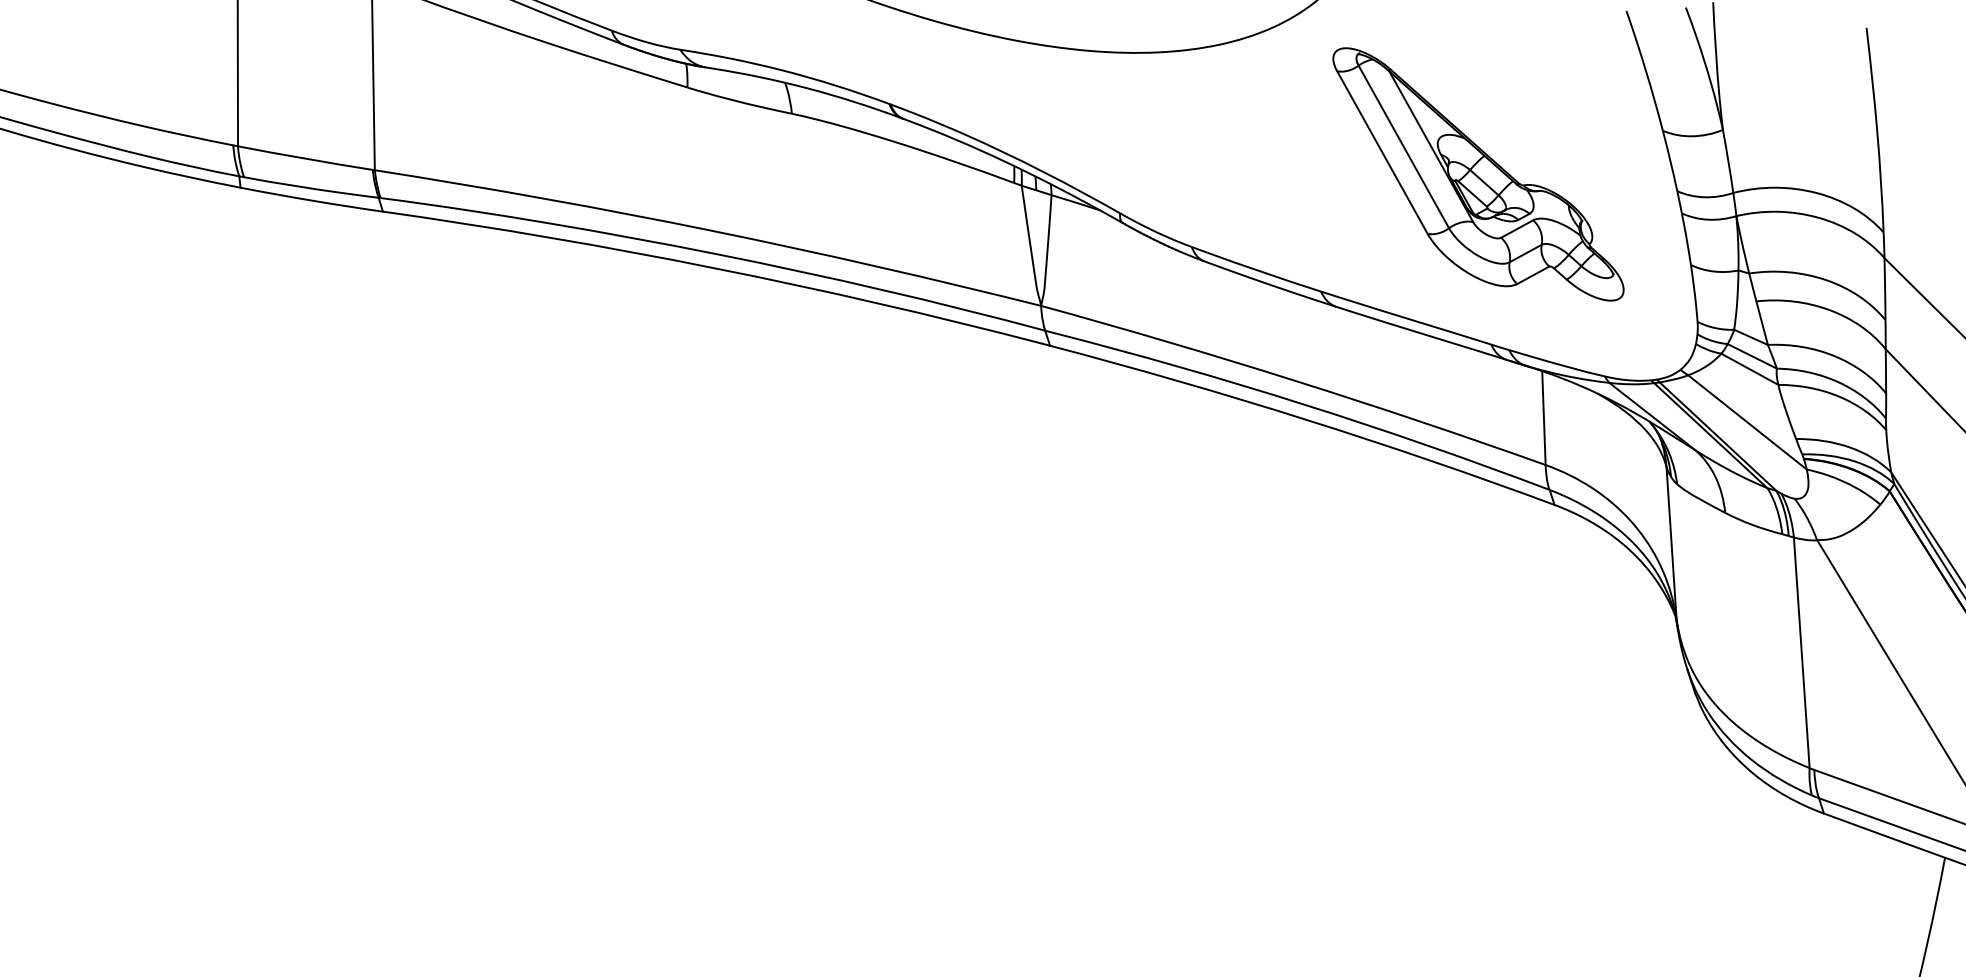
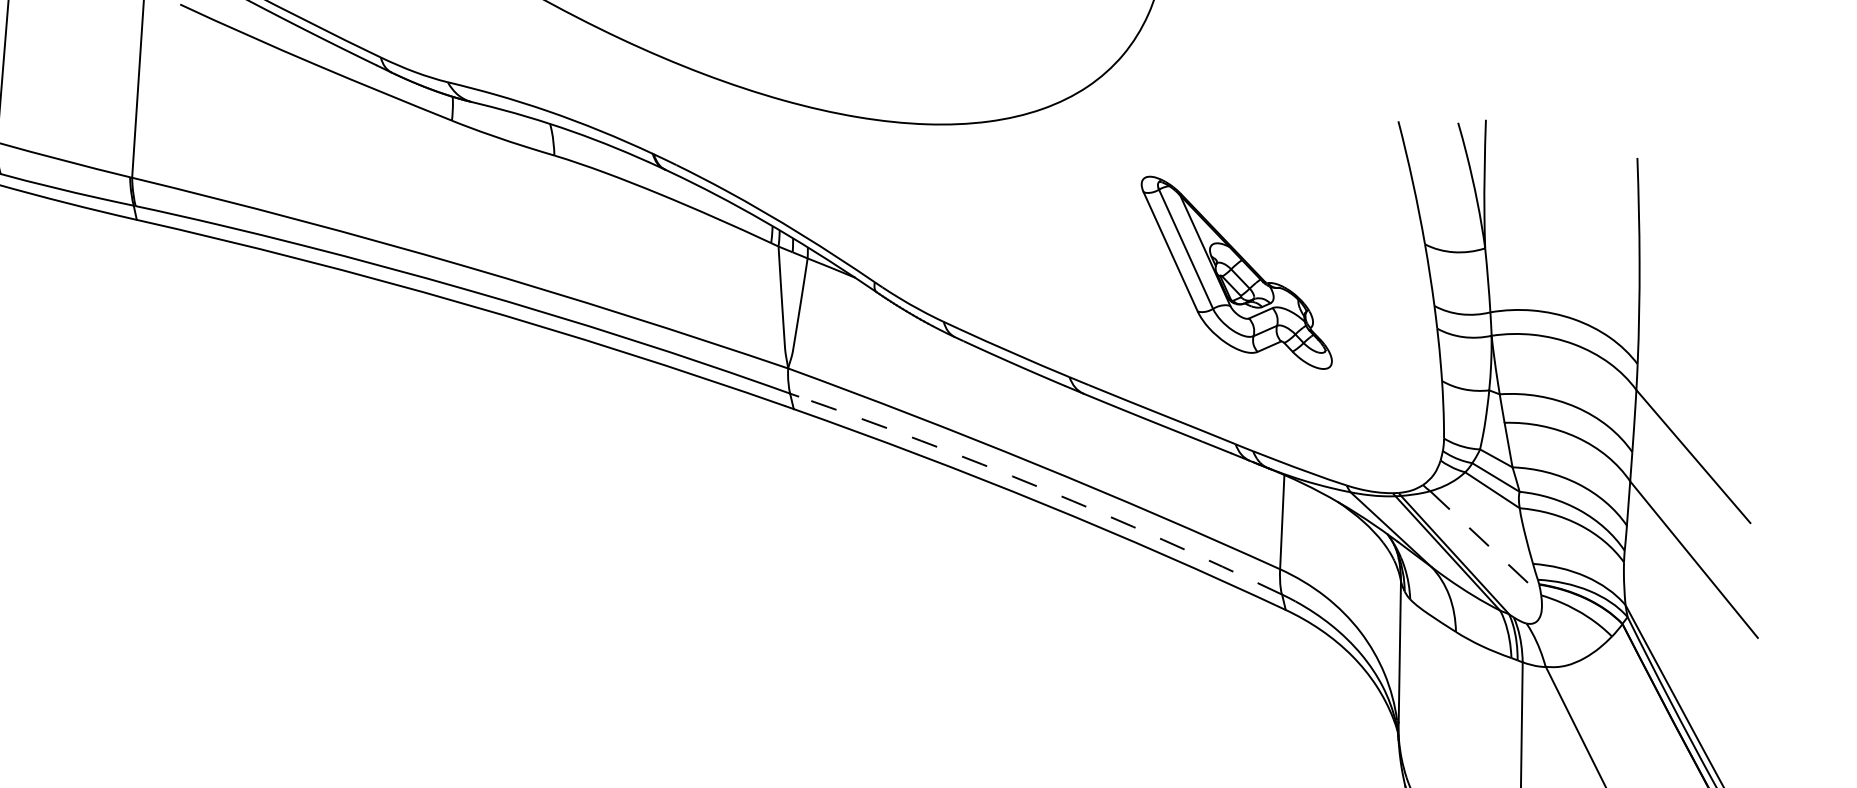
part: (1478, 174) -> (1236, 272), size x0.7
arc: (1303, 404) -> (1042, 488), solid -> dashed
line: (1747, 422) -> (1485, 543), solid -> dashed

